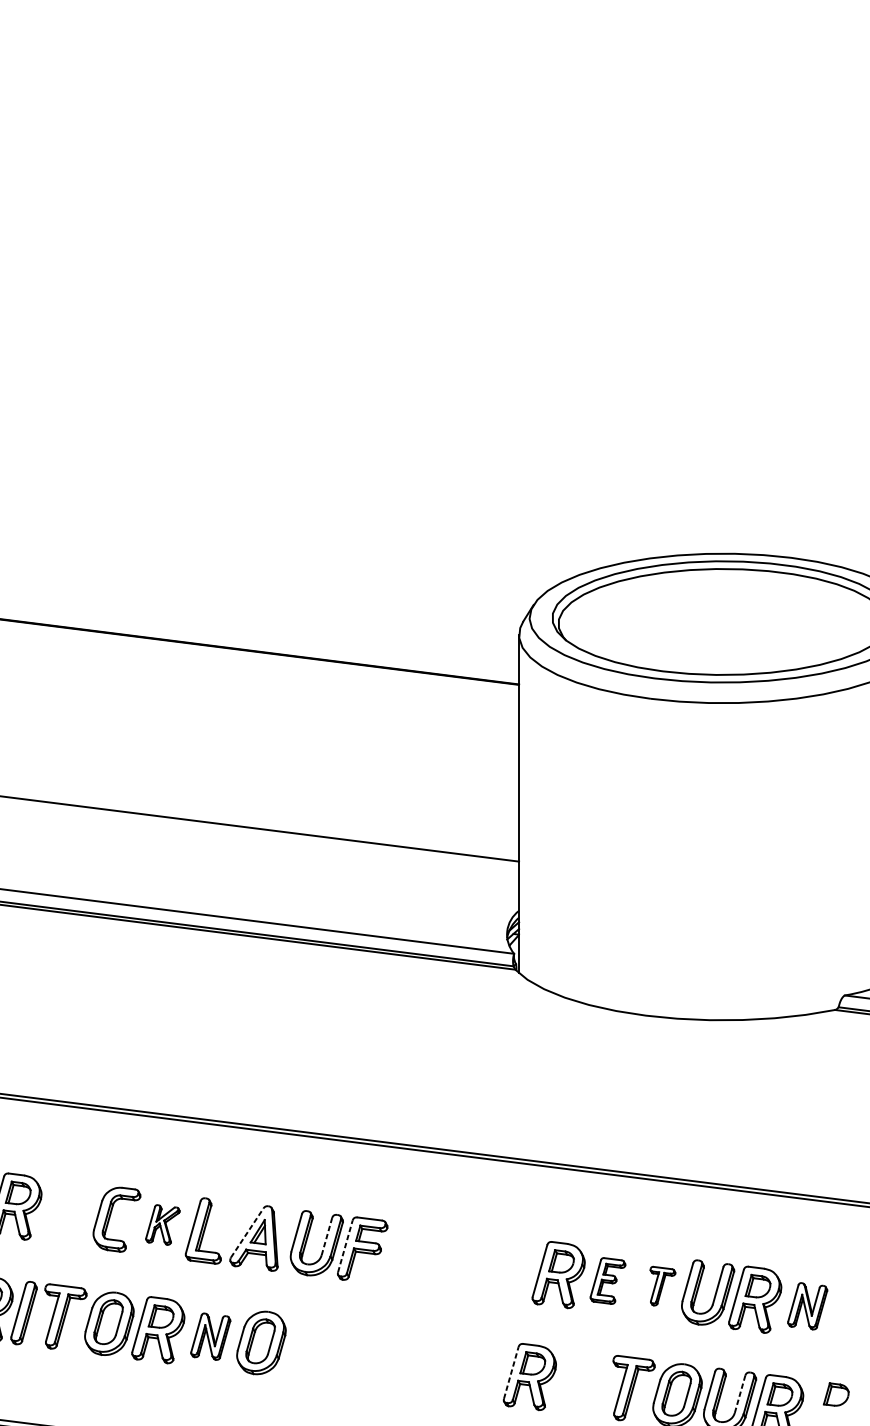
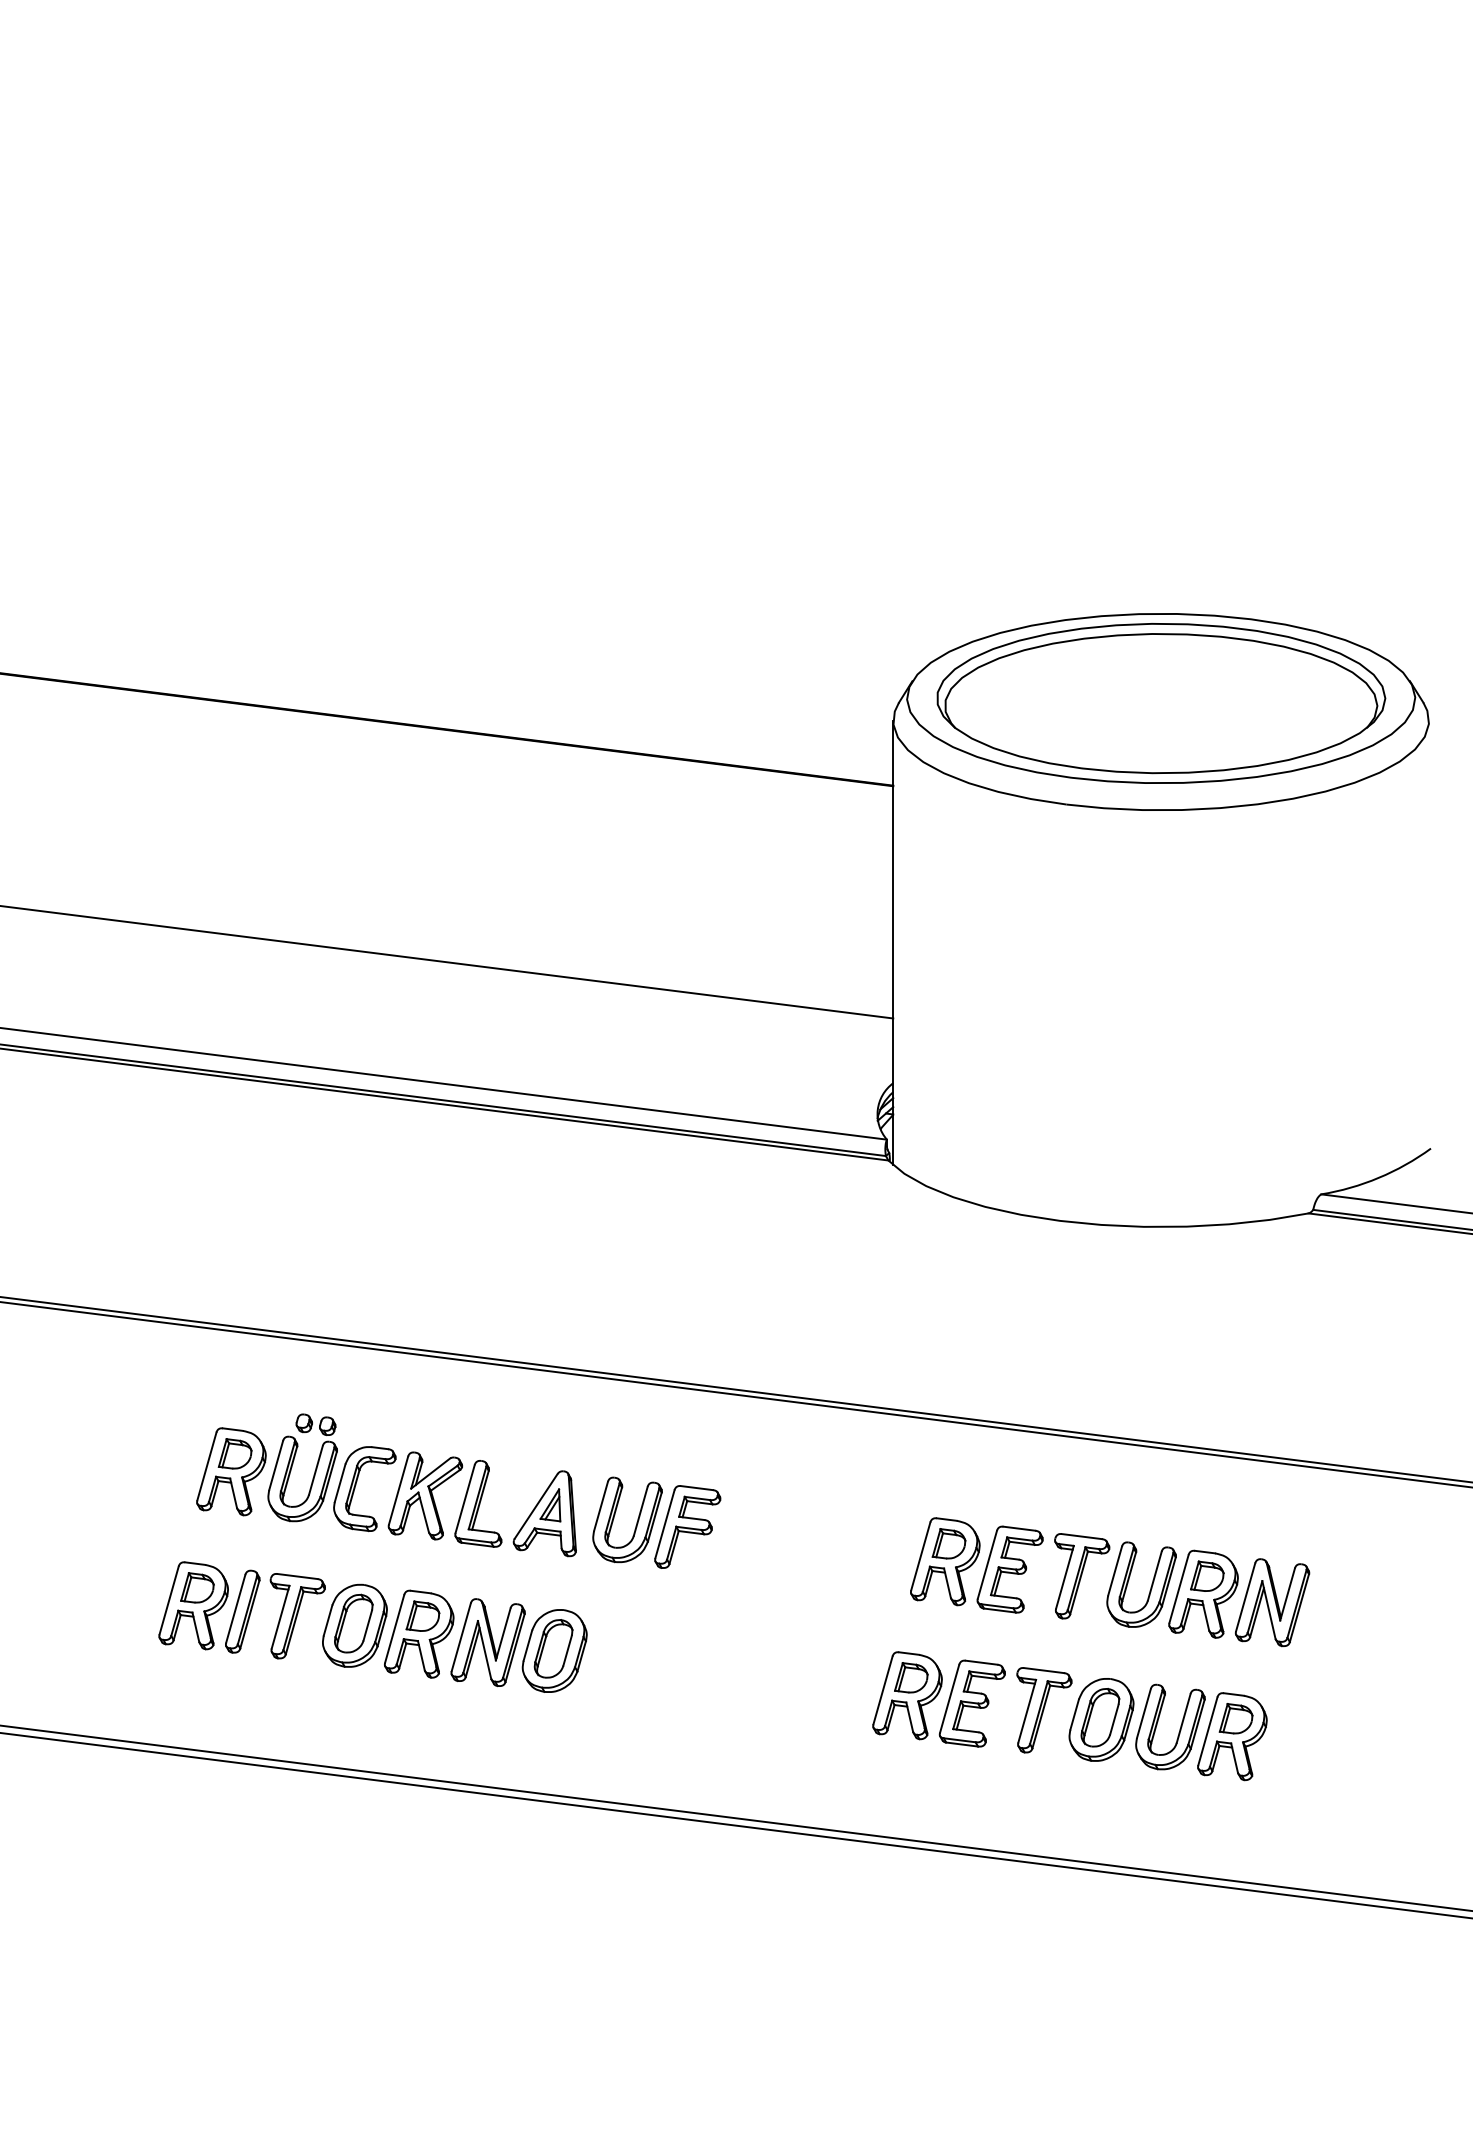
part: (62, 1201) -> (293, 1464), added
part: (162, 1224) -> (424, 1495), size x1.67
line: (247, 1233) -> (536, 1506), dashed -> solid
line: (326, 1236) -> (640, 1510), dashed -> solid
line: (345, 1245) -> (665, 1523), dashed -> solid
part: (607, 1280) -> (1009, 1569), size x1.43
part: (663, 1286) -> (1082, 1576), size x1.67
part: (807, 1306) -> (1272, 1602), size x1.43
part: (210, 1336) -> (487, 1642), size x1.43
line: (511, 1372) -> (883, 1689), dashed -> solid
part: (578, 1382) -> (971, 1703), added
line: (739, 1394) -> (1183, 1718), dashed -> solid
part: (835, 1394) -> (1309, 1718), removed

